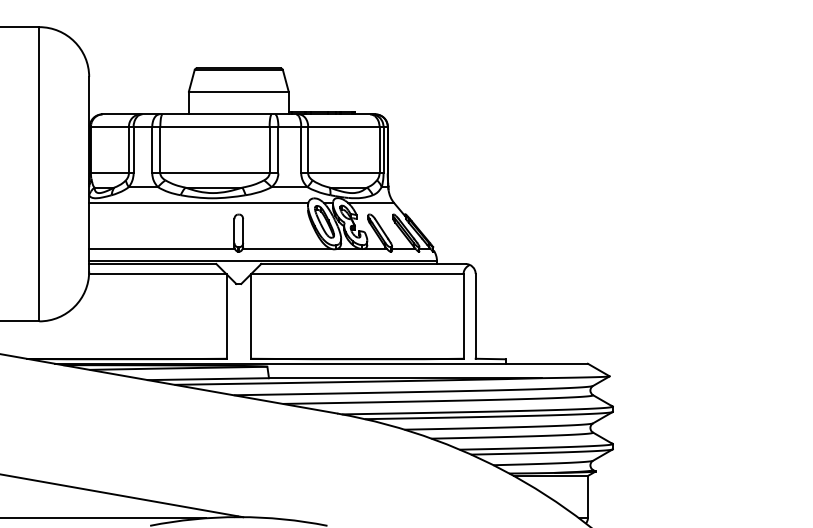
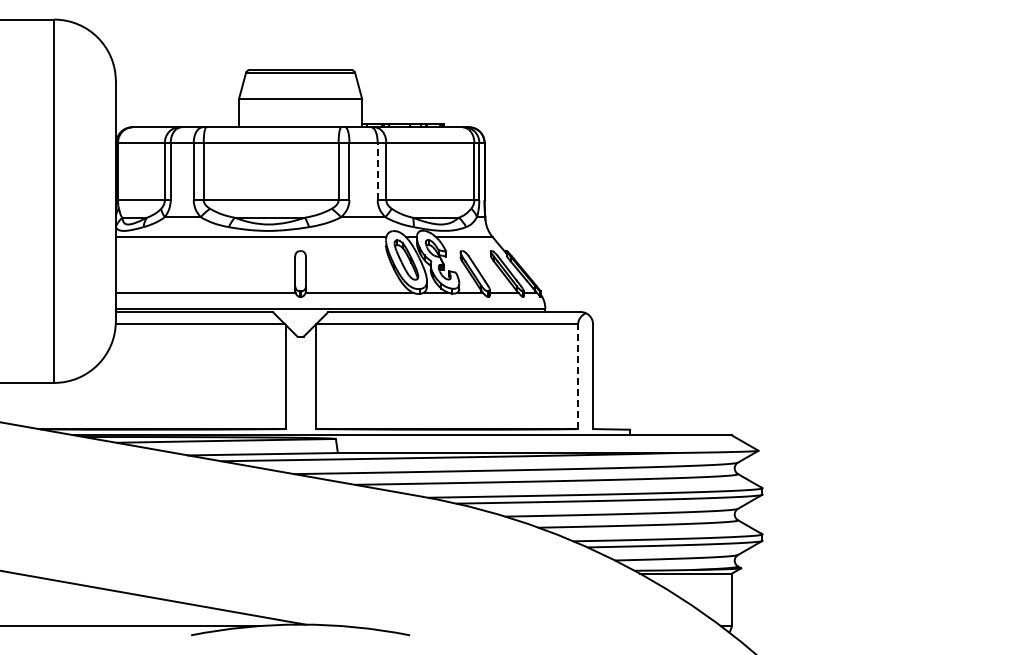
line: (301, 150) -> (377, 171), solid -> dashed
line: (463, 316) -> (578, 376), solid -> dashed

